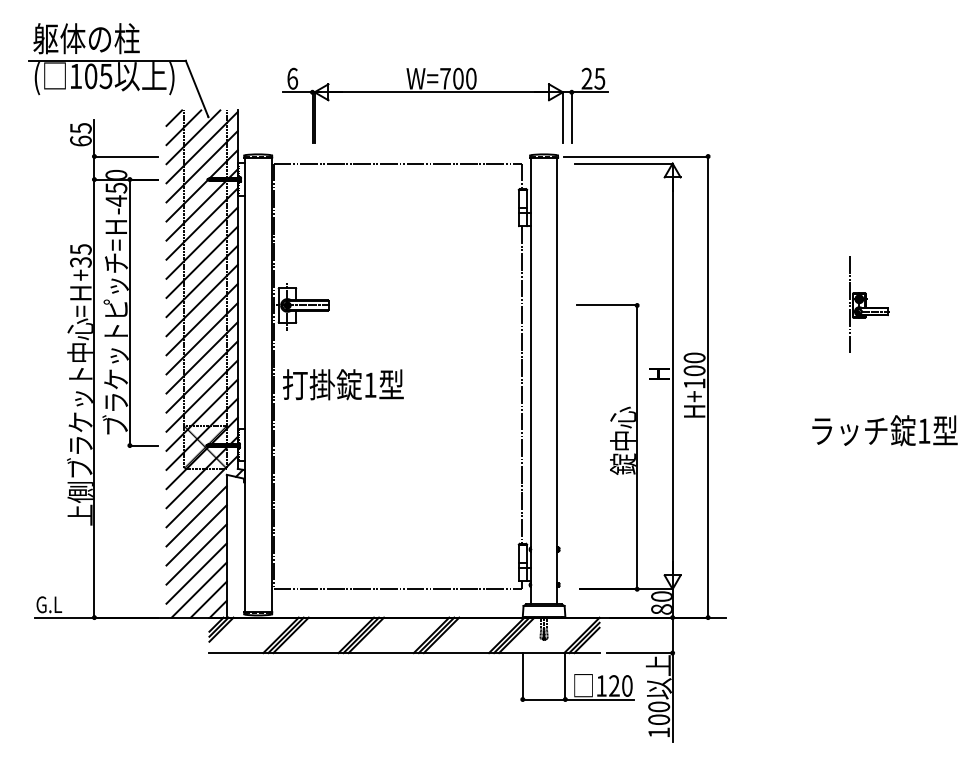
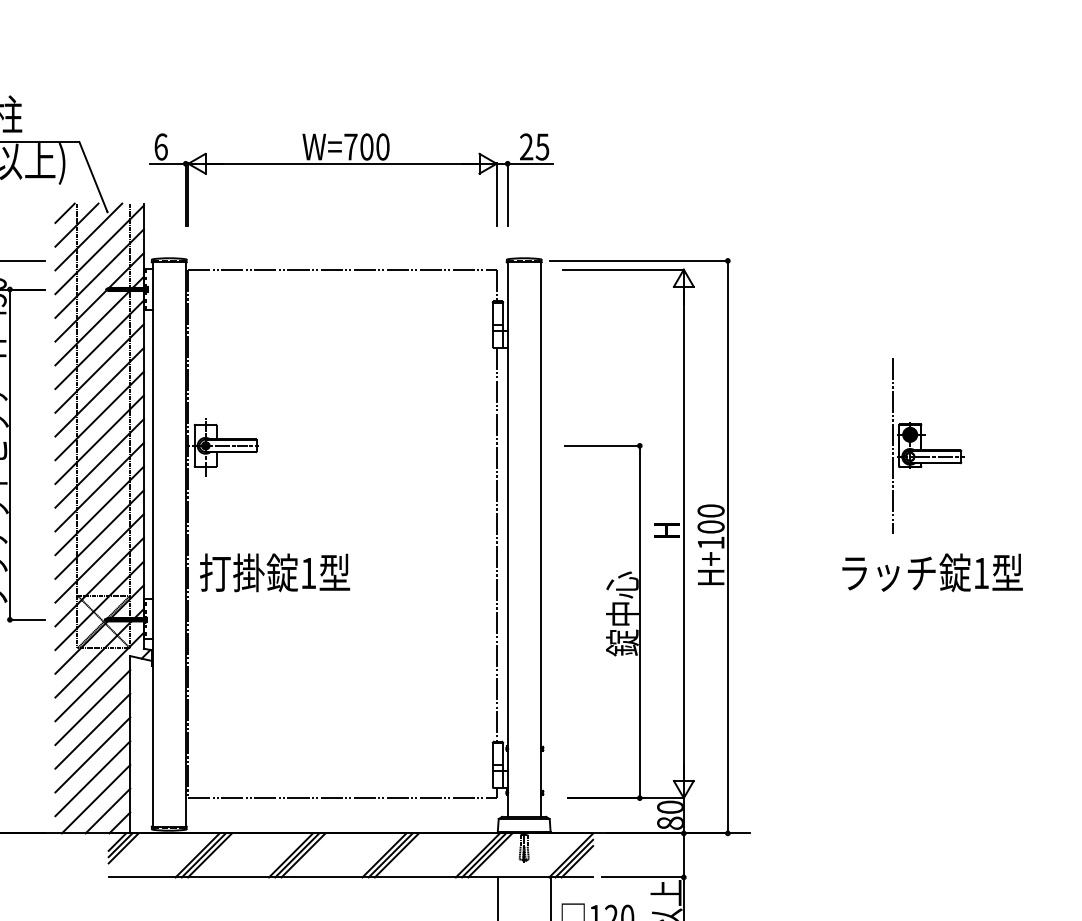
part: (445, 92) -> (350, 164), moved
part: (869, 305) -> (928, 445), size x1.43
text: (343, 384) -> (275, 572), moved
text: (884, 430) -> (931, 572), moved

